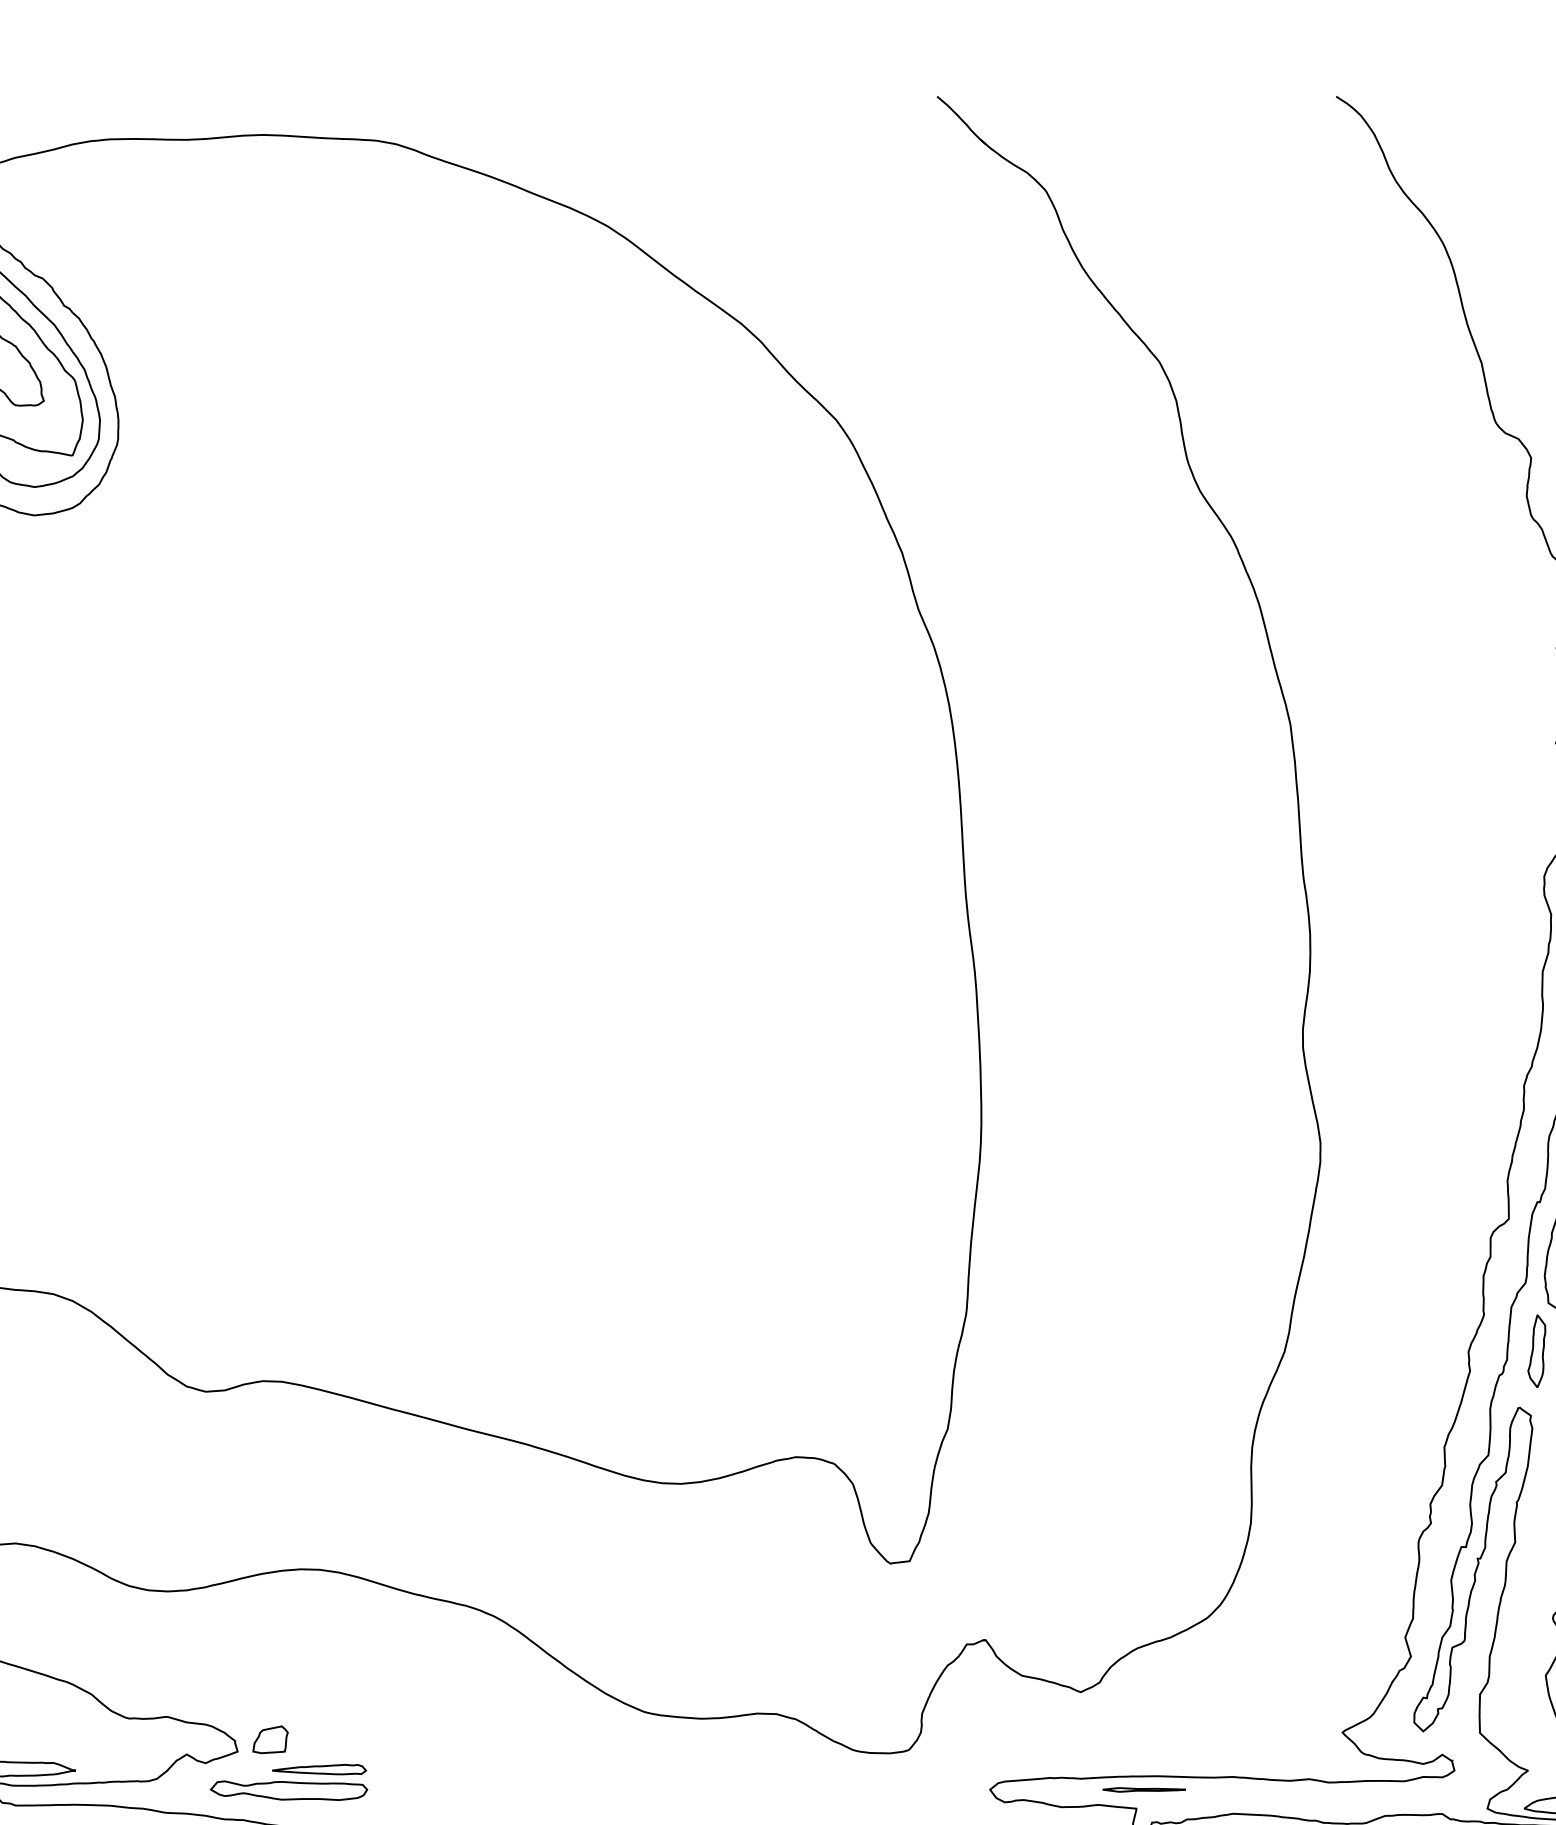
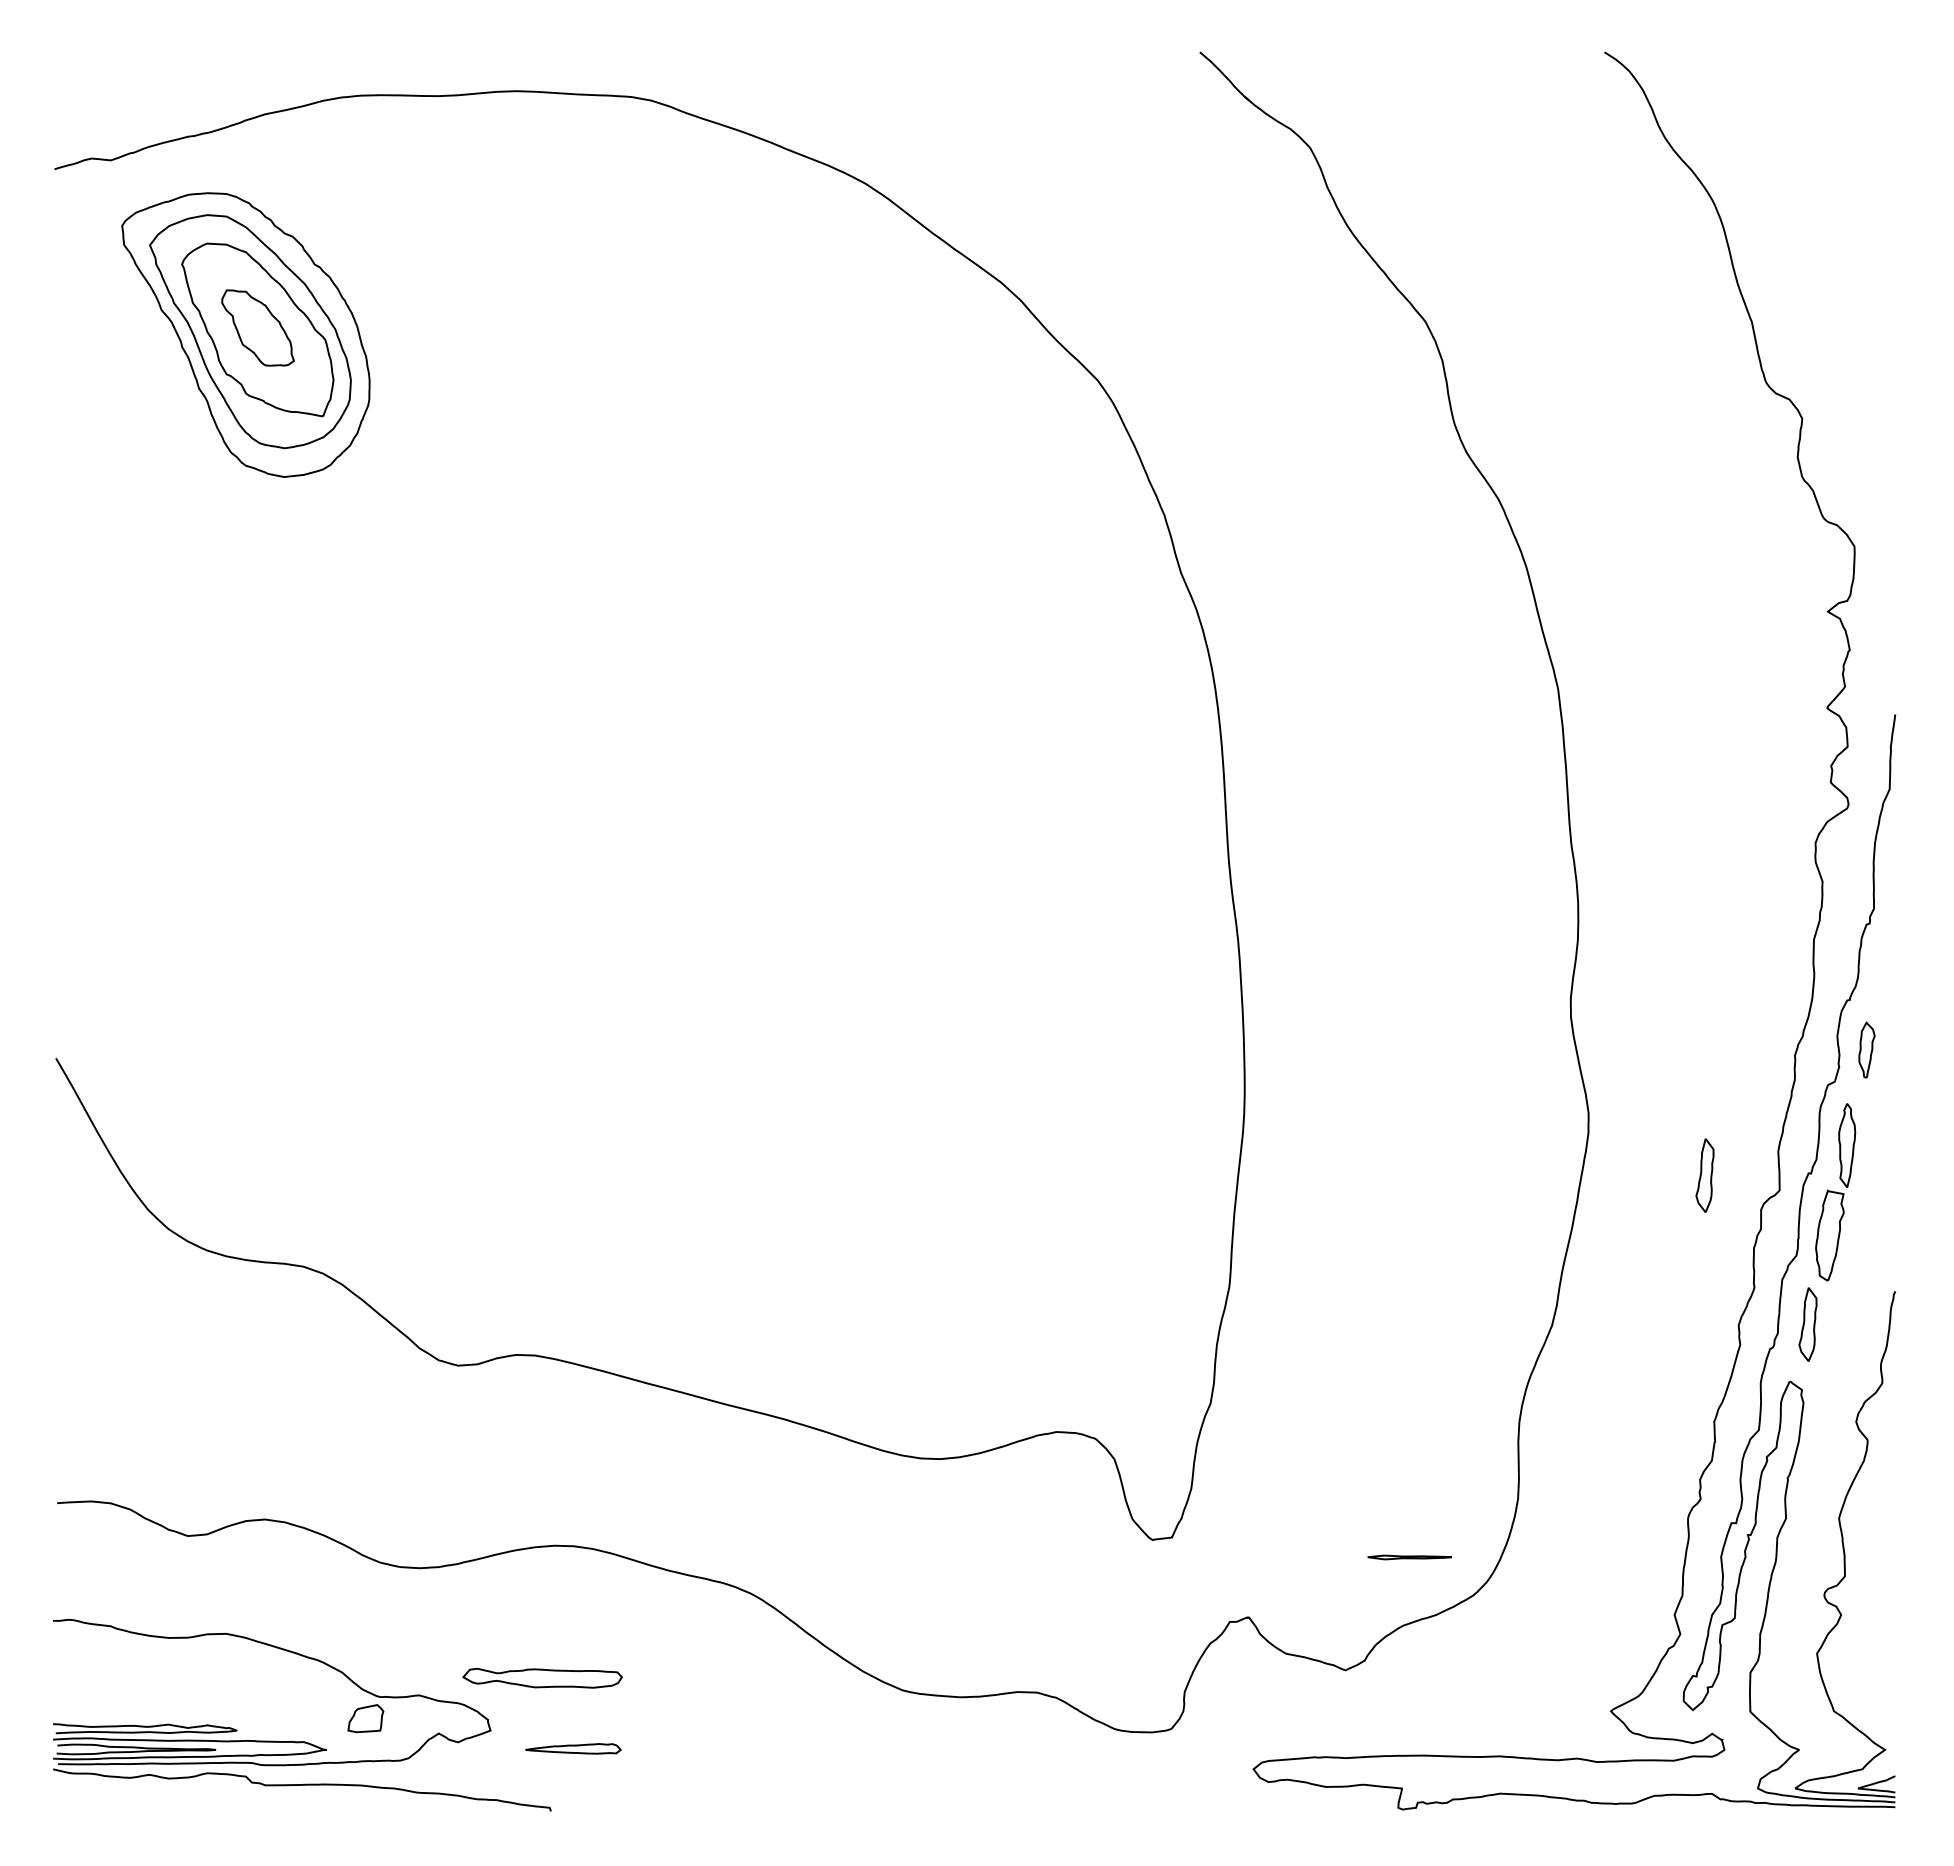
part: (1434, 1204) -> (1704, 1175), added
part: (270, 1739) -> (365, 1718), moved
part: (288, 1789) -> (542, 1677), moved
part: (1143, 1789) -> (1409, 1557), moved

